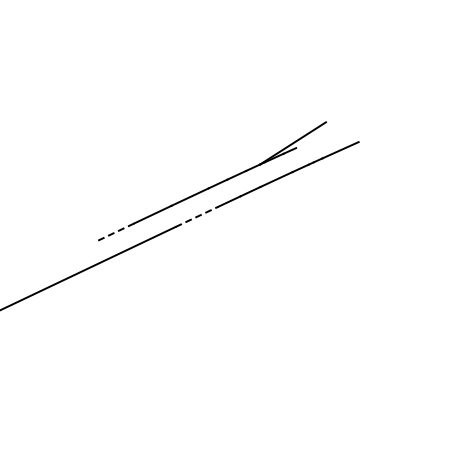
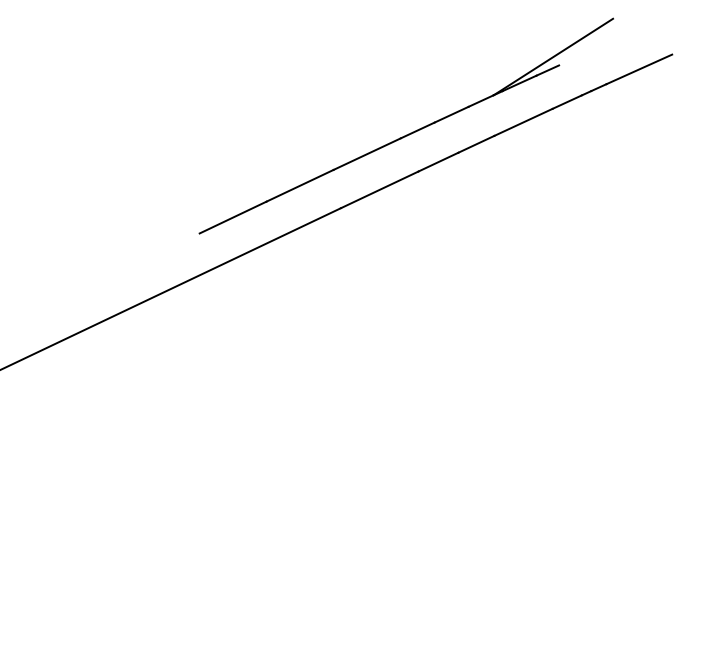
line: (196, 216) -> (378, 189), dashed -> solid
line: (115, 232) -> (232, 218), dashed -> solid

